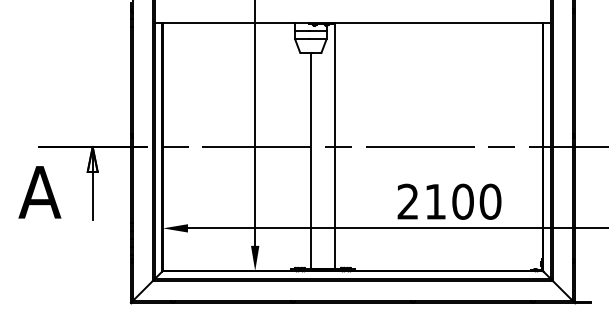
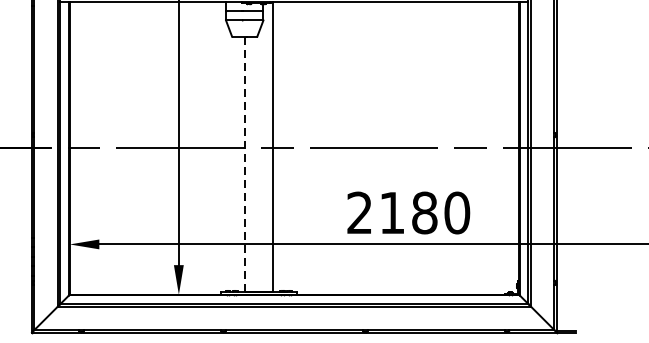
line: (310, 160) -> (244, 164), solid -> dashed
text: (462, 201) -> (424, 212), 2100 -> 2180

